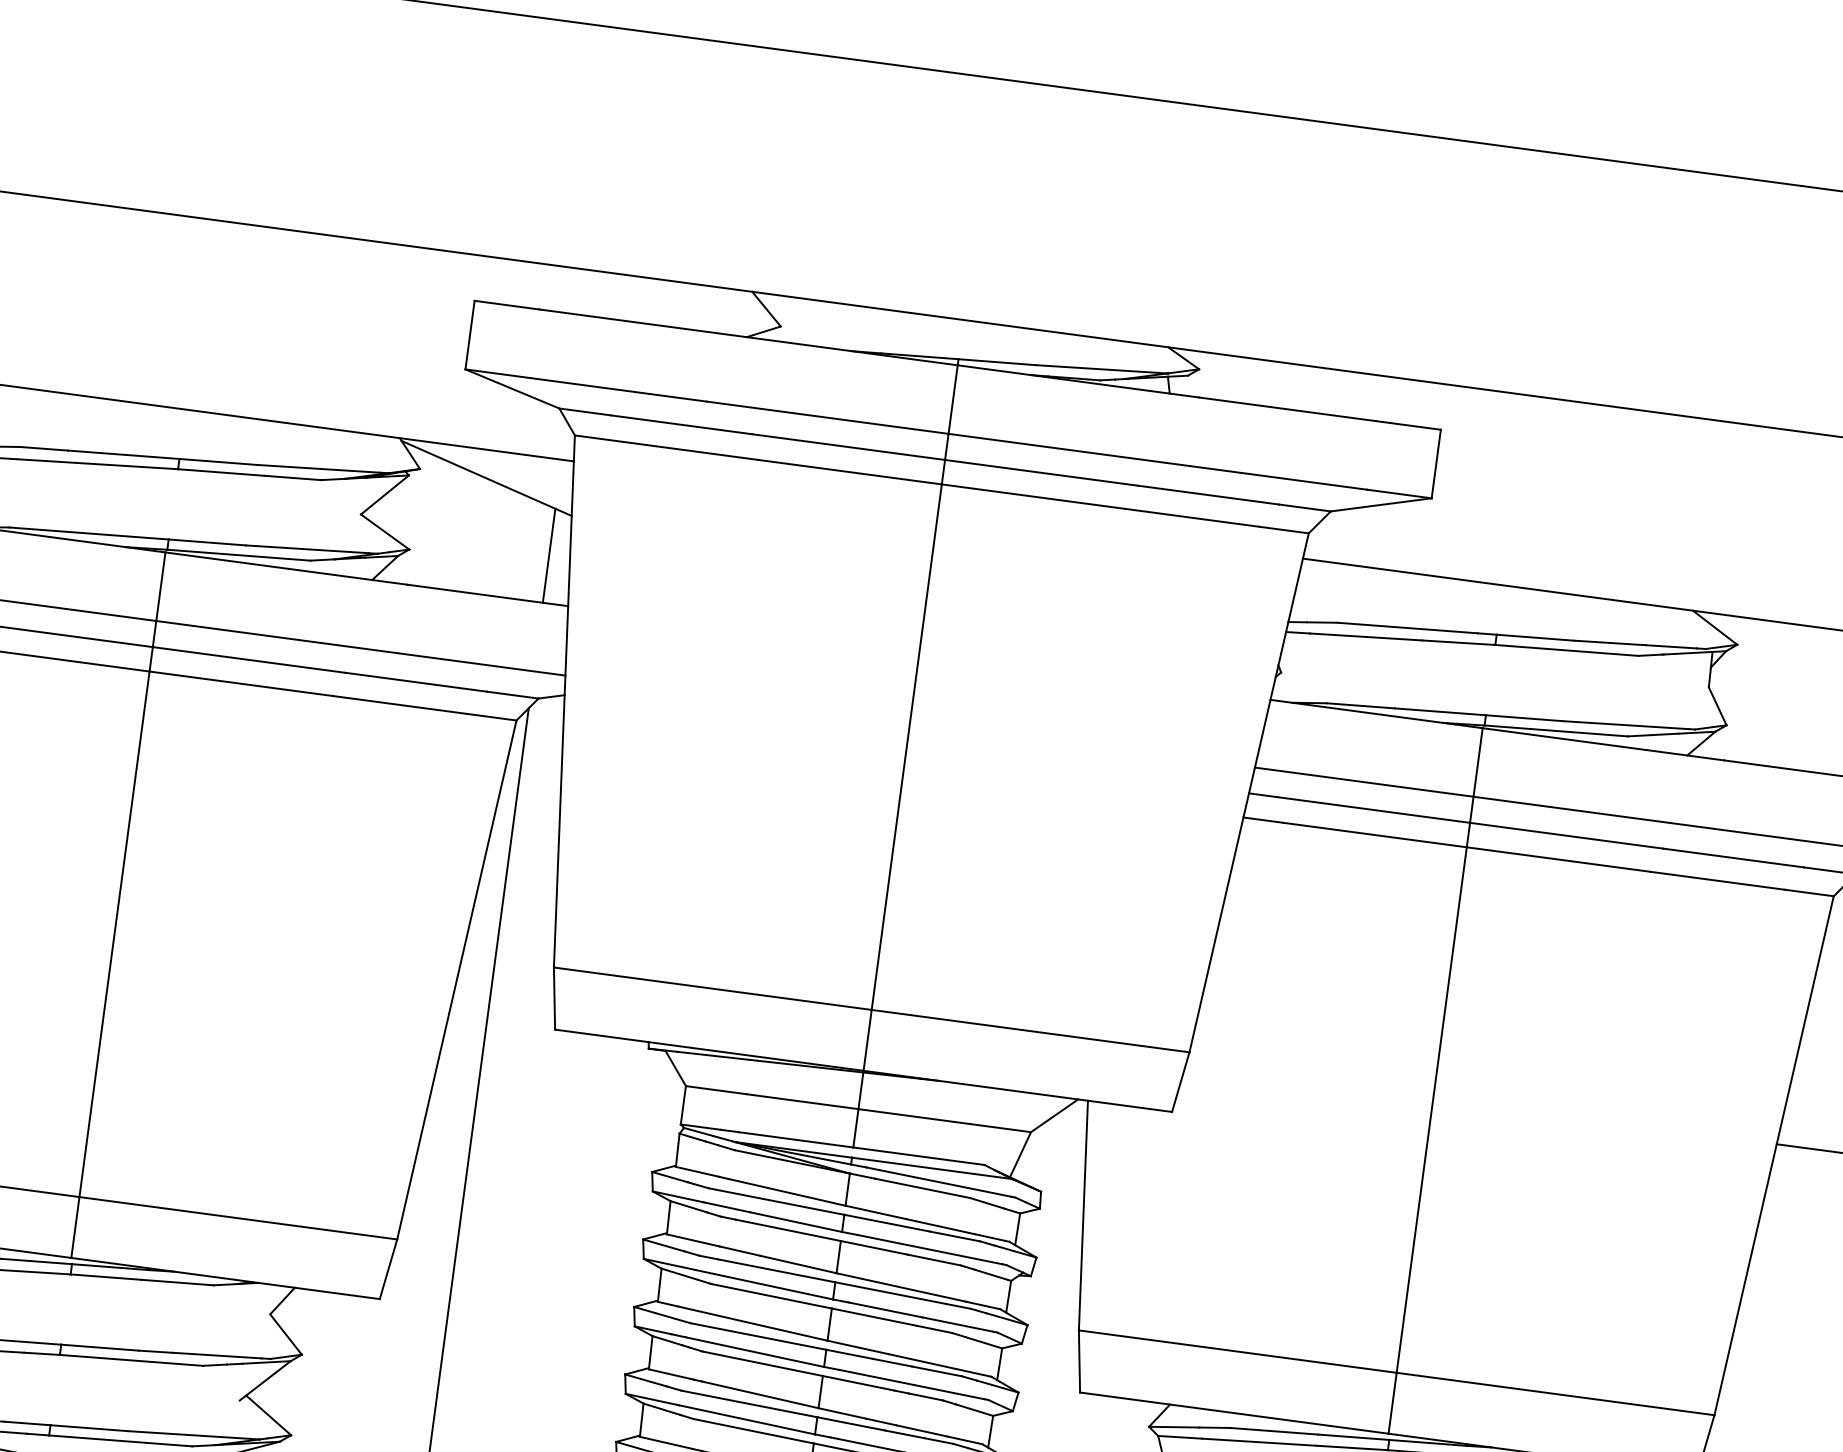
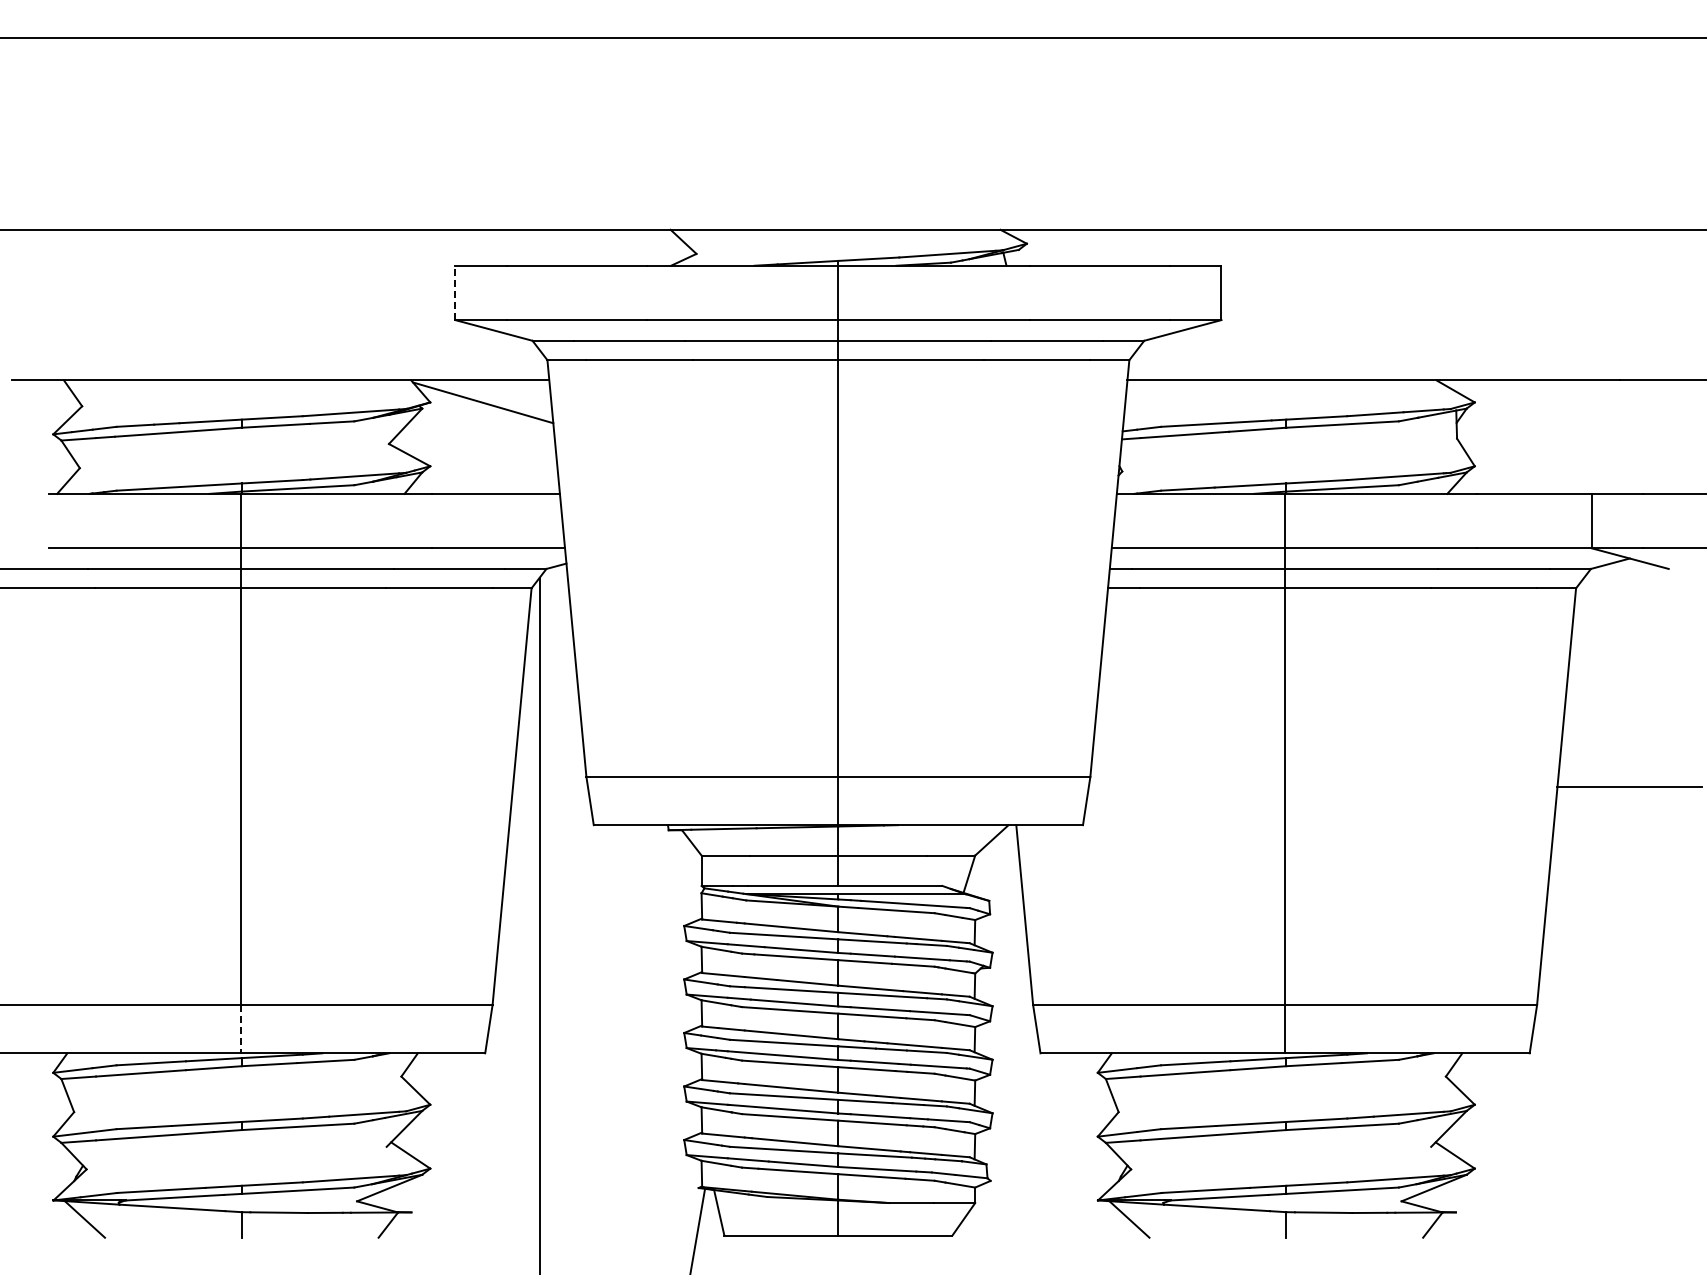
line: (470, 334) -> (455, 292), solid -> dashed
line: (548, 555) -> (539, 456), removed
line: (75, 1227) -> (240, 1029), solid -> dashed

